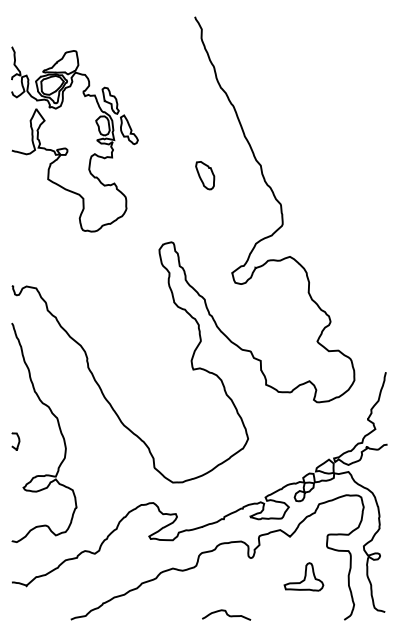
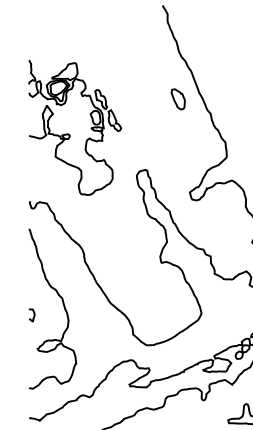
part: (67, 148) -> (69, 134), moved
part: (205, 175) -> (178, 99), moved

